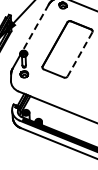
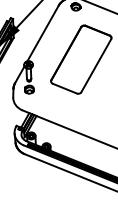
line: (35, 27) -> (42, 33), dashed -> solid
line: (79, 54) -> (95, 65), dashed -> solid

